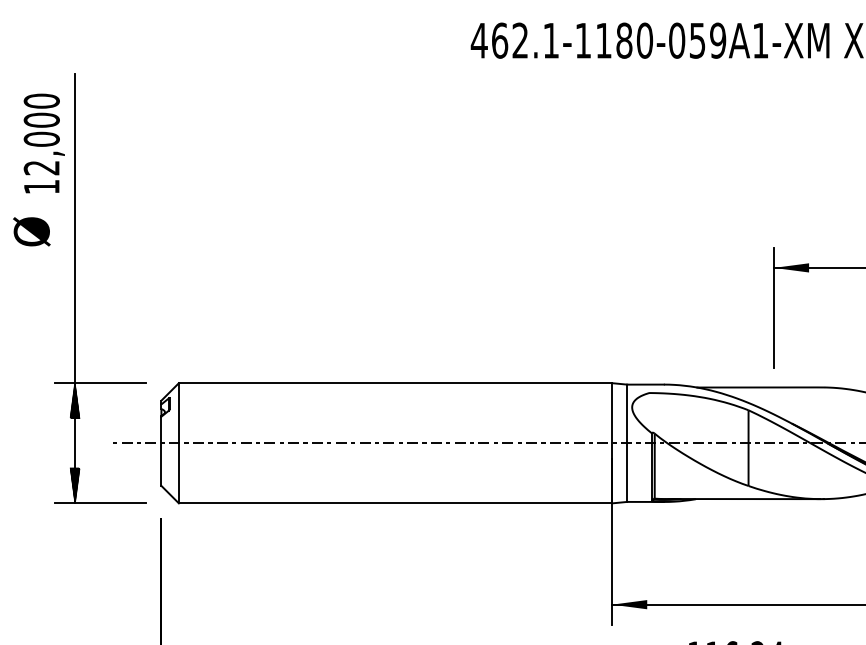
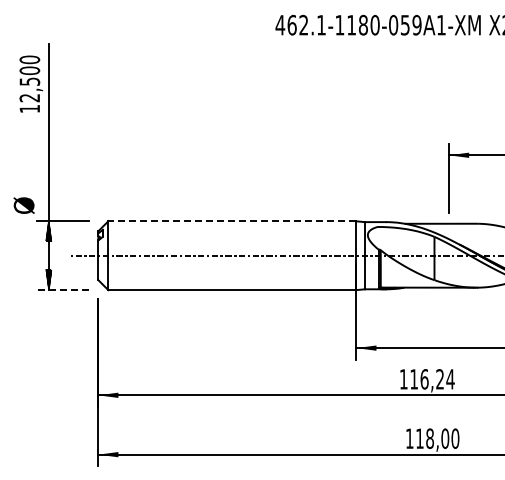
text: (41, 138) -> (29, 81), 12,000 -> 12,500
text: (30, 231) -> (23, 205), moved
line: (394, 383) -> (231, 221), solid -> dashed
line: (100, 504) -> (63, 290), solid -> dashed

